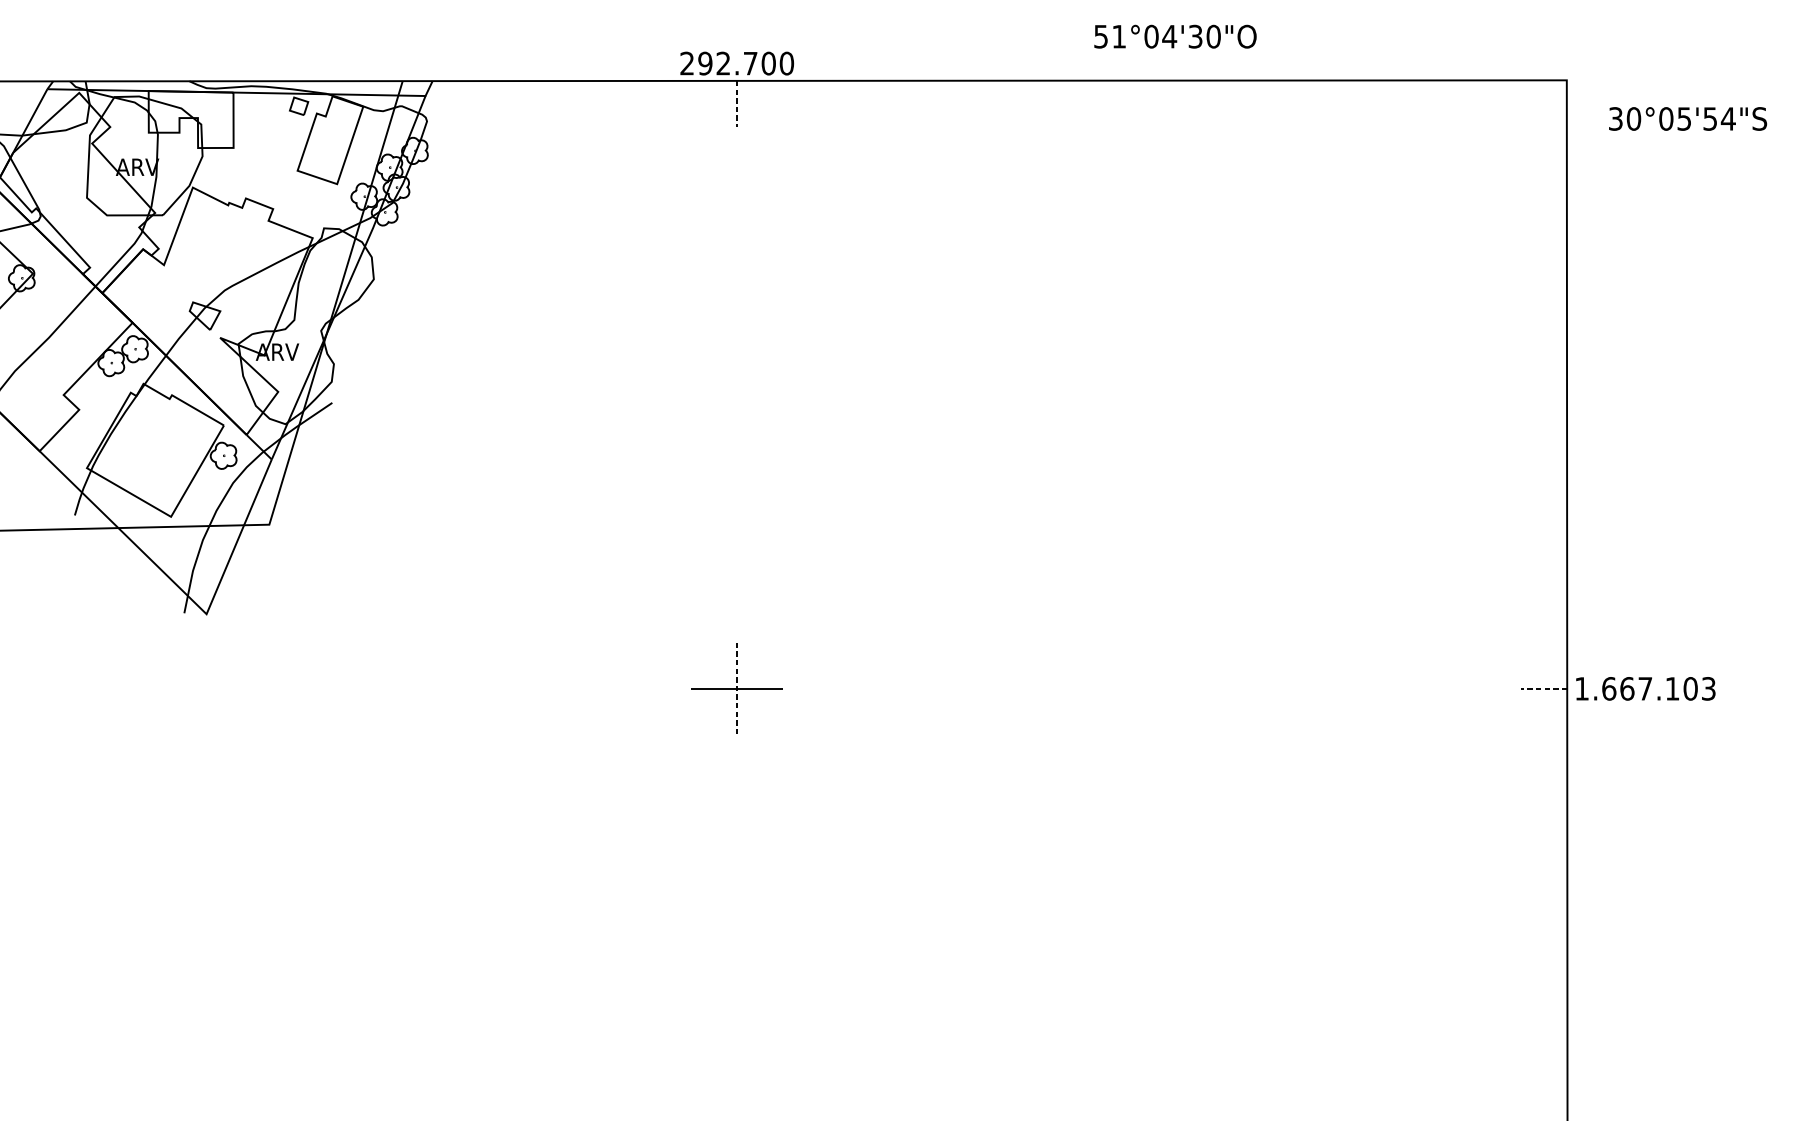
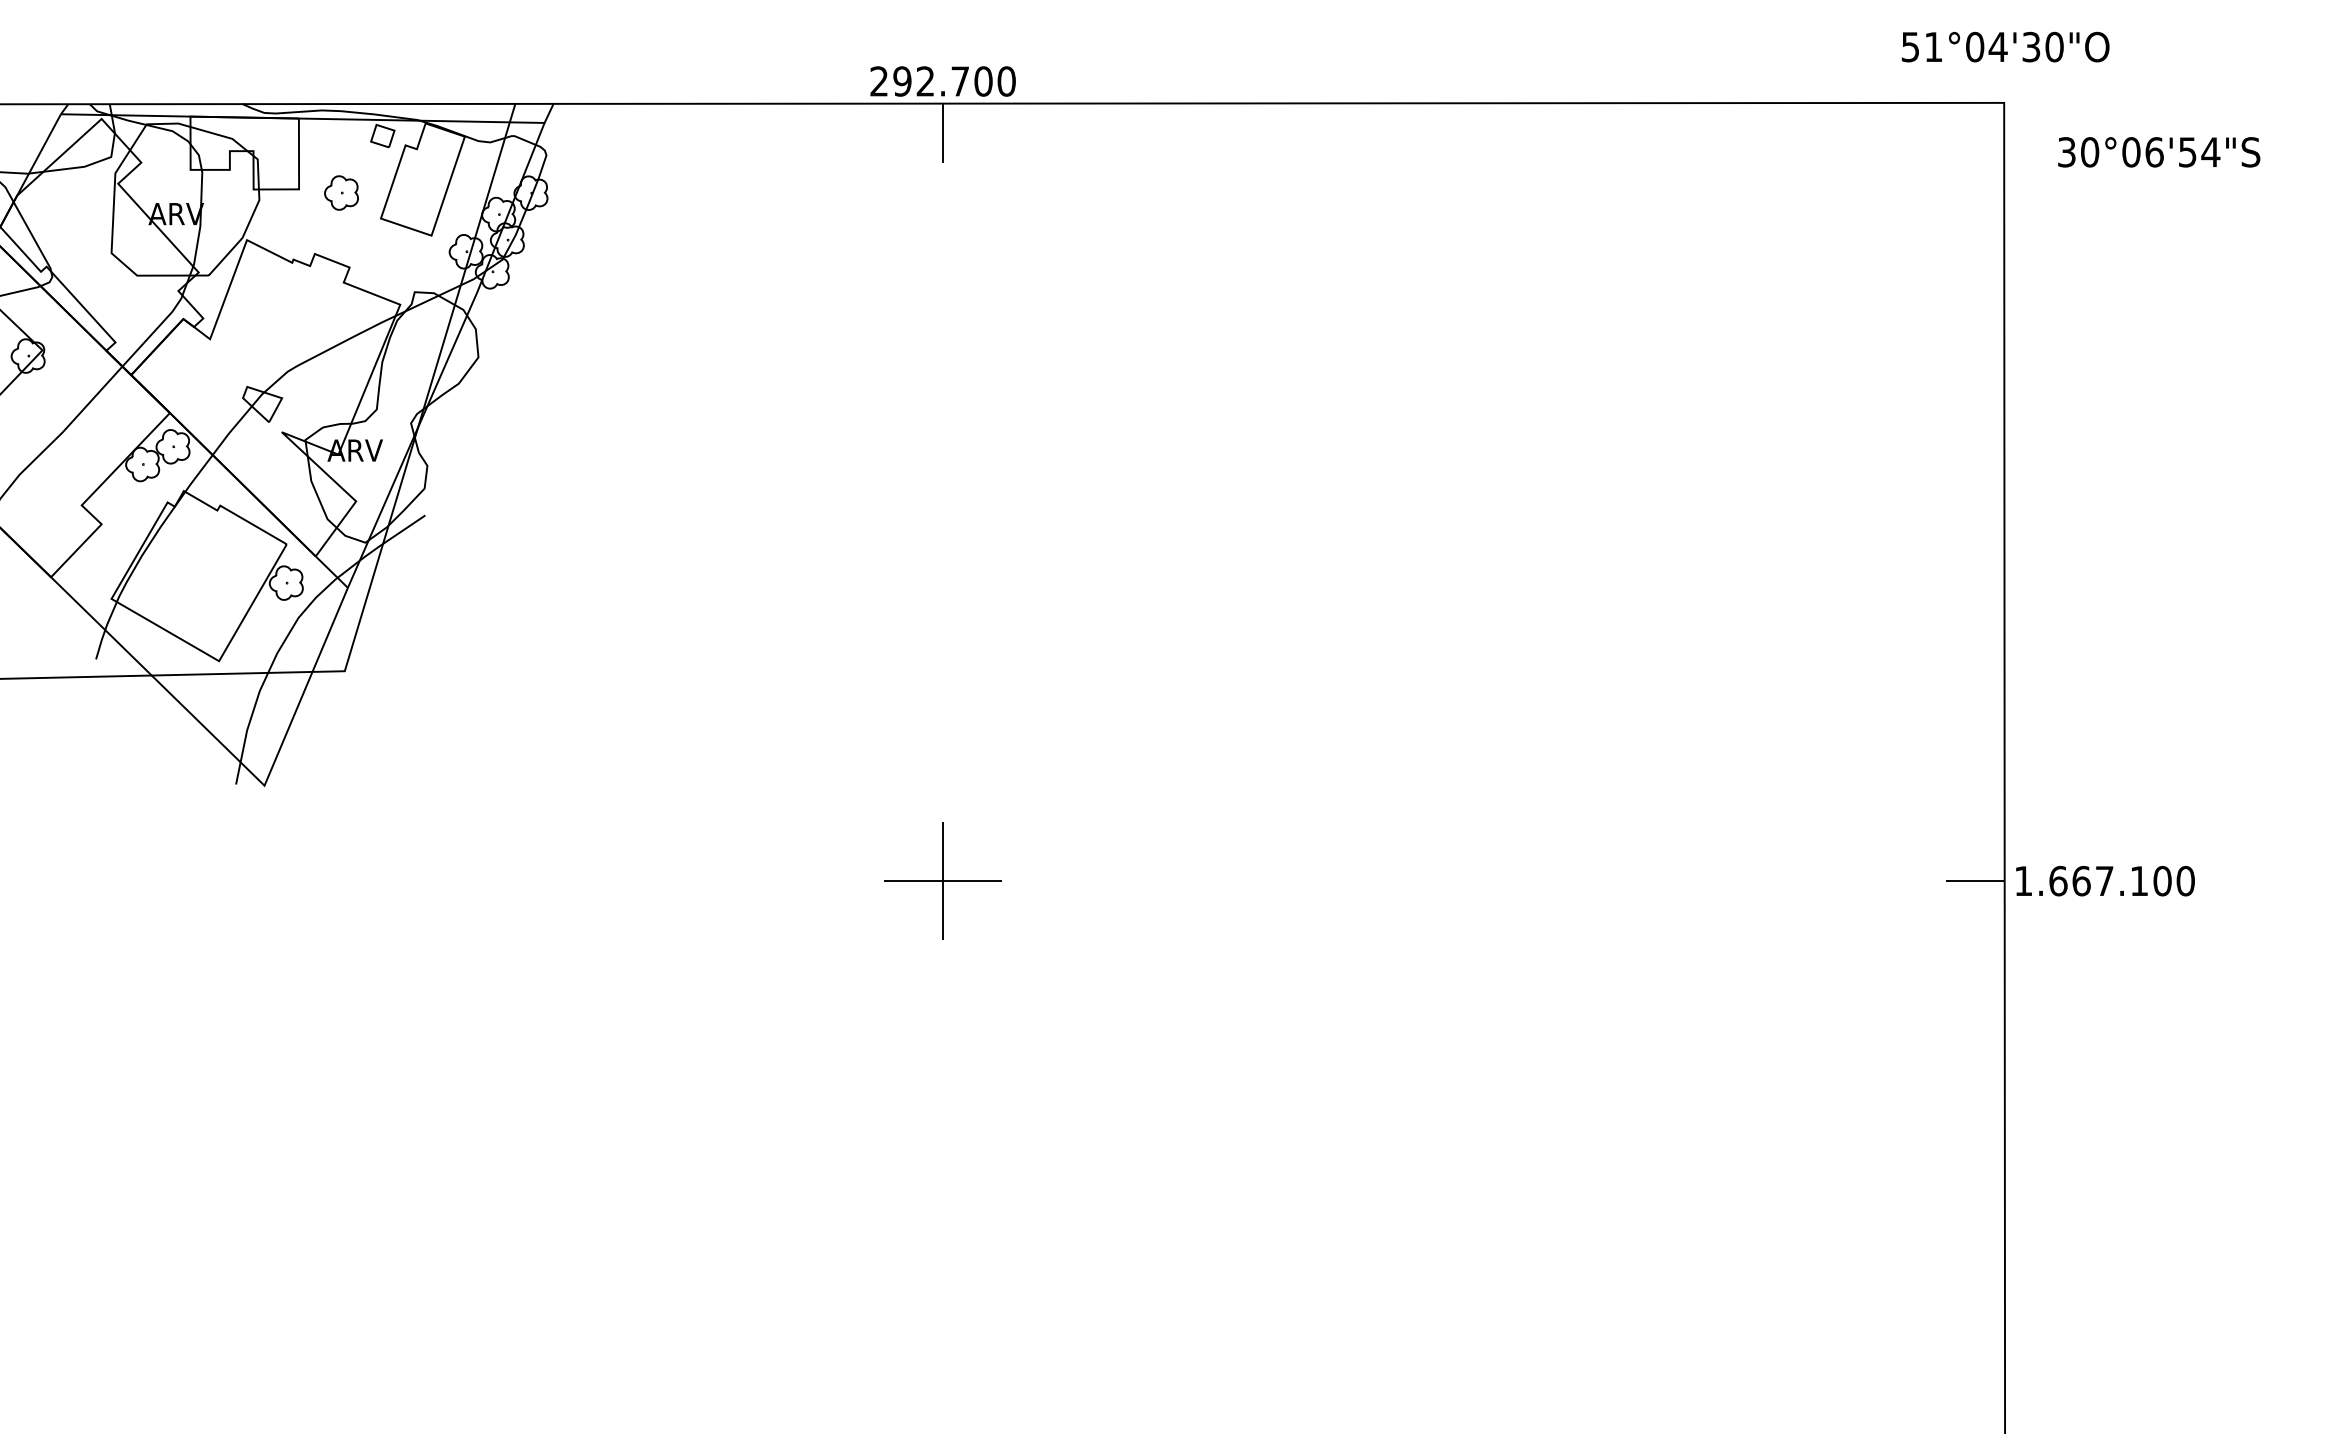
text: (1175, 36) -> (2005, 46), moved
line: (737, 104) -> (943, 133), dashed -> solid
text: (1684, 119) -> (2154, 152), 30°05'54"S -> 30°06'54"S
part: (266, 150) -> (341, 192), added
line: (737, 689) -> (943, 881), dashed -> solid
line: (1544, 689) -> (1975, 881), dashed -> solid
text: (1708, 689) -> (2185, 881), 1.667.103 -> 1.667.100

